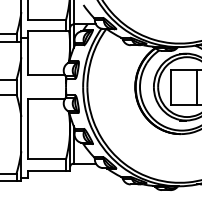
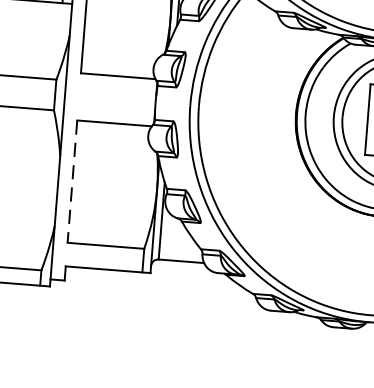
line: (28, 129) -> (72, 182), solid -> dashed

